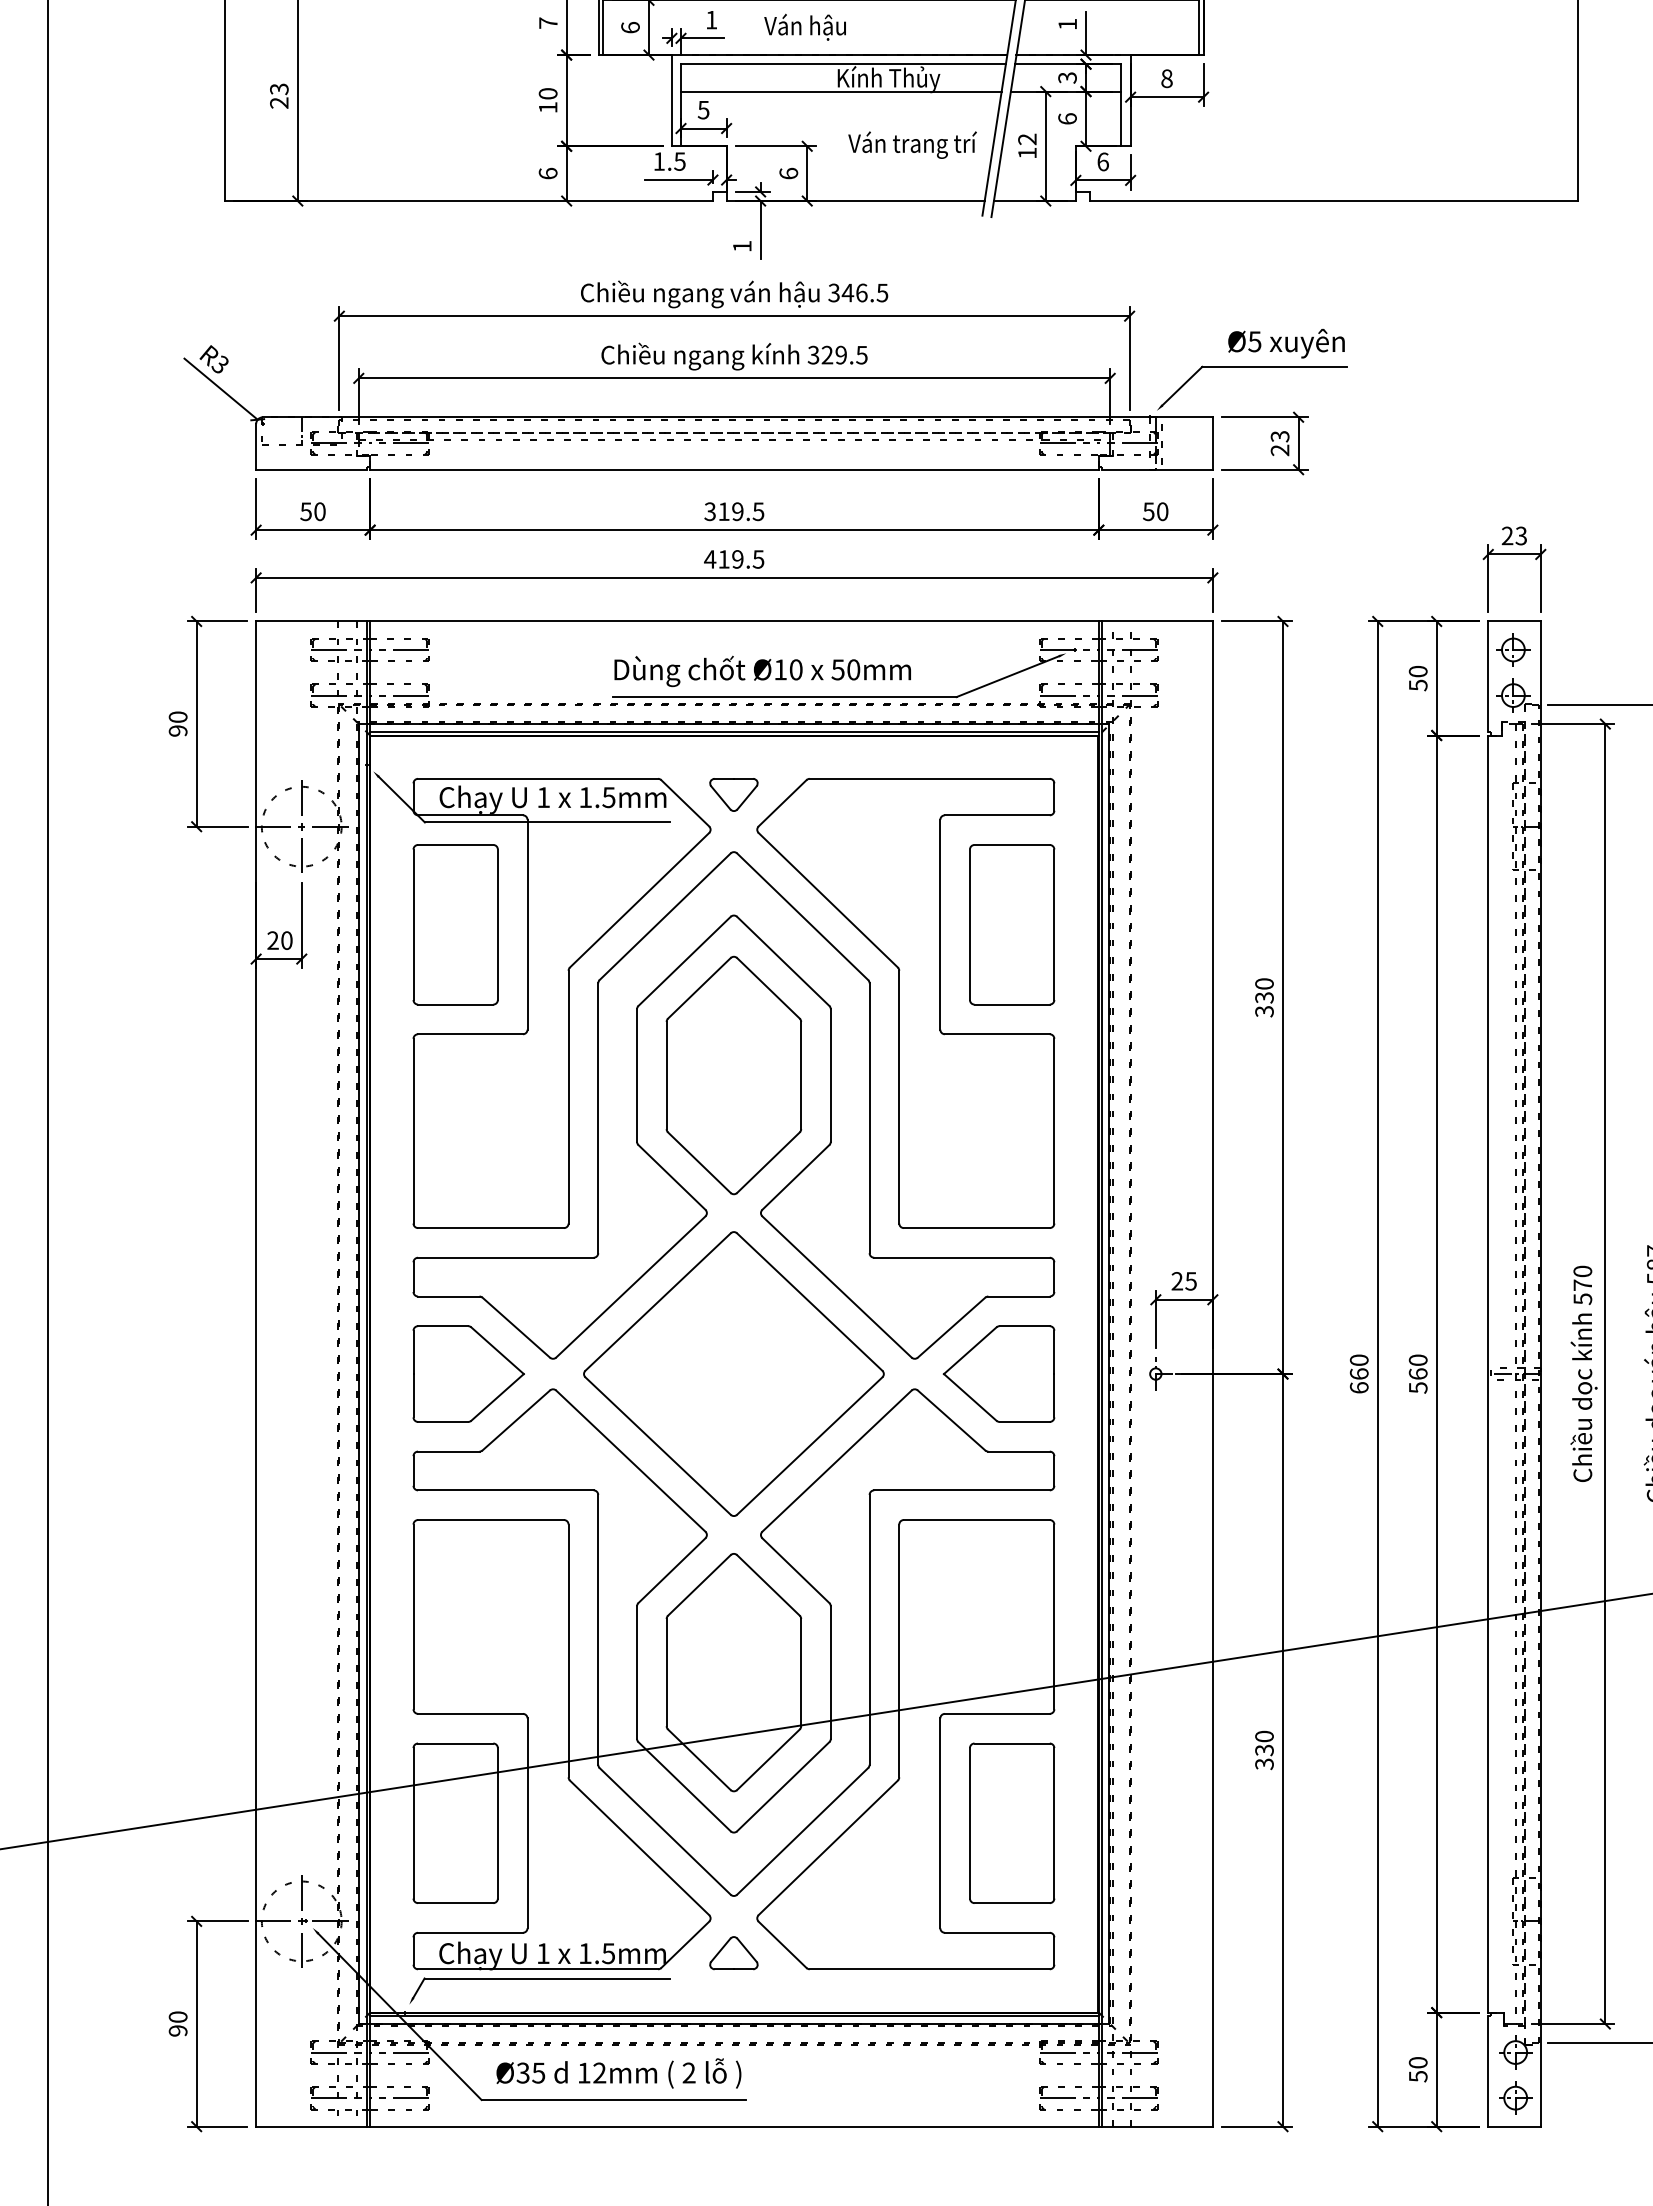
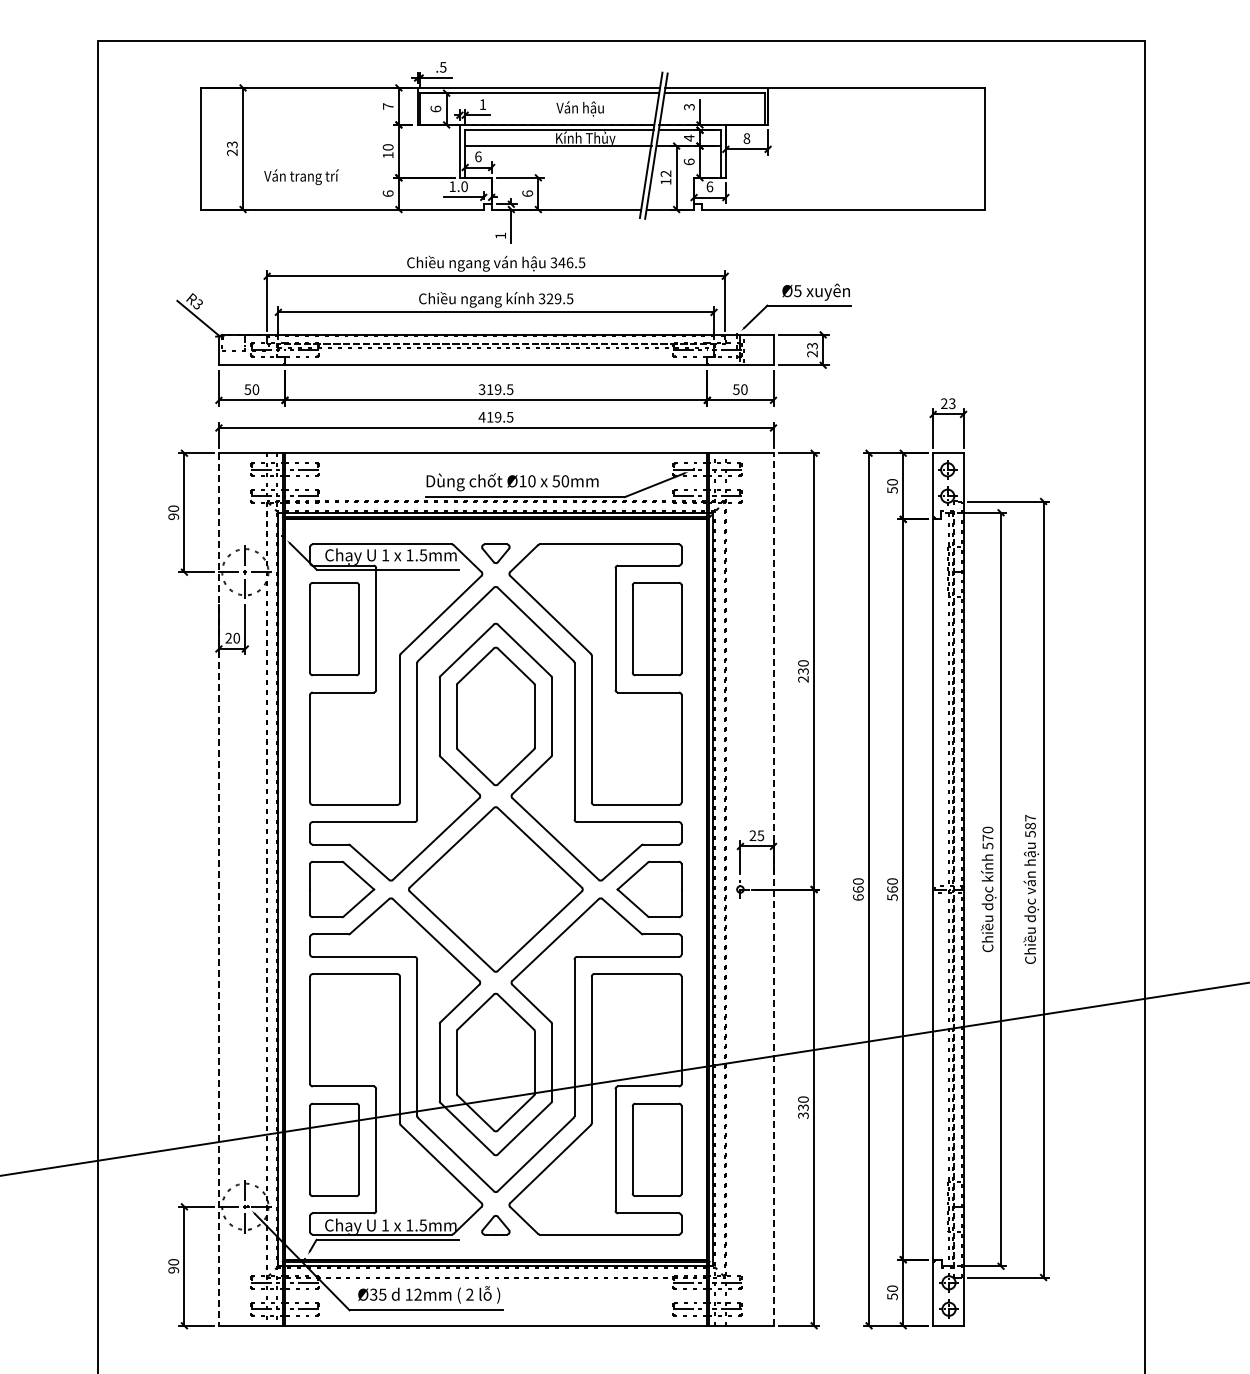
text: (1067, 25) -> (689, 107), 1 -> 3
text: (804, 26) -> (579, 108), moved
text: (1066, 76) -> (688, 137), 3 -> 4
text: (703, 109) -> (478, 156), 5 -> 6
text: (912, 145) -> (301, 177), moved
text: (679, 161) -> (464, 186), 1.5 -> 1.0
text: (1264, 1011) -> (803, 679), 330 -> 230
line: (1212, 1374) -> (773, 889), solid -> dashed
line: (255, 1375) -> (218, 890), solid -> dashed

